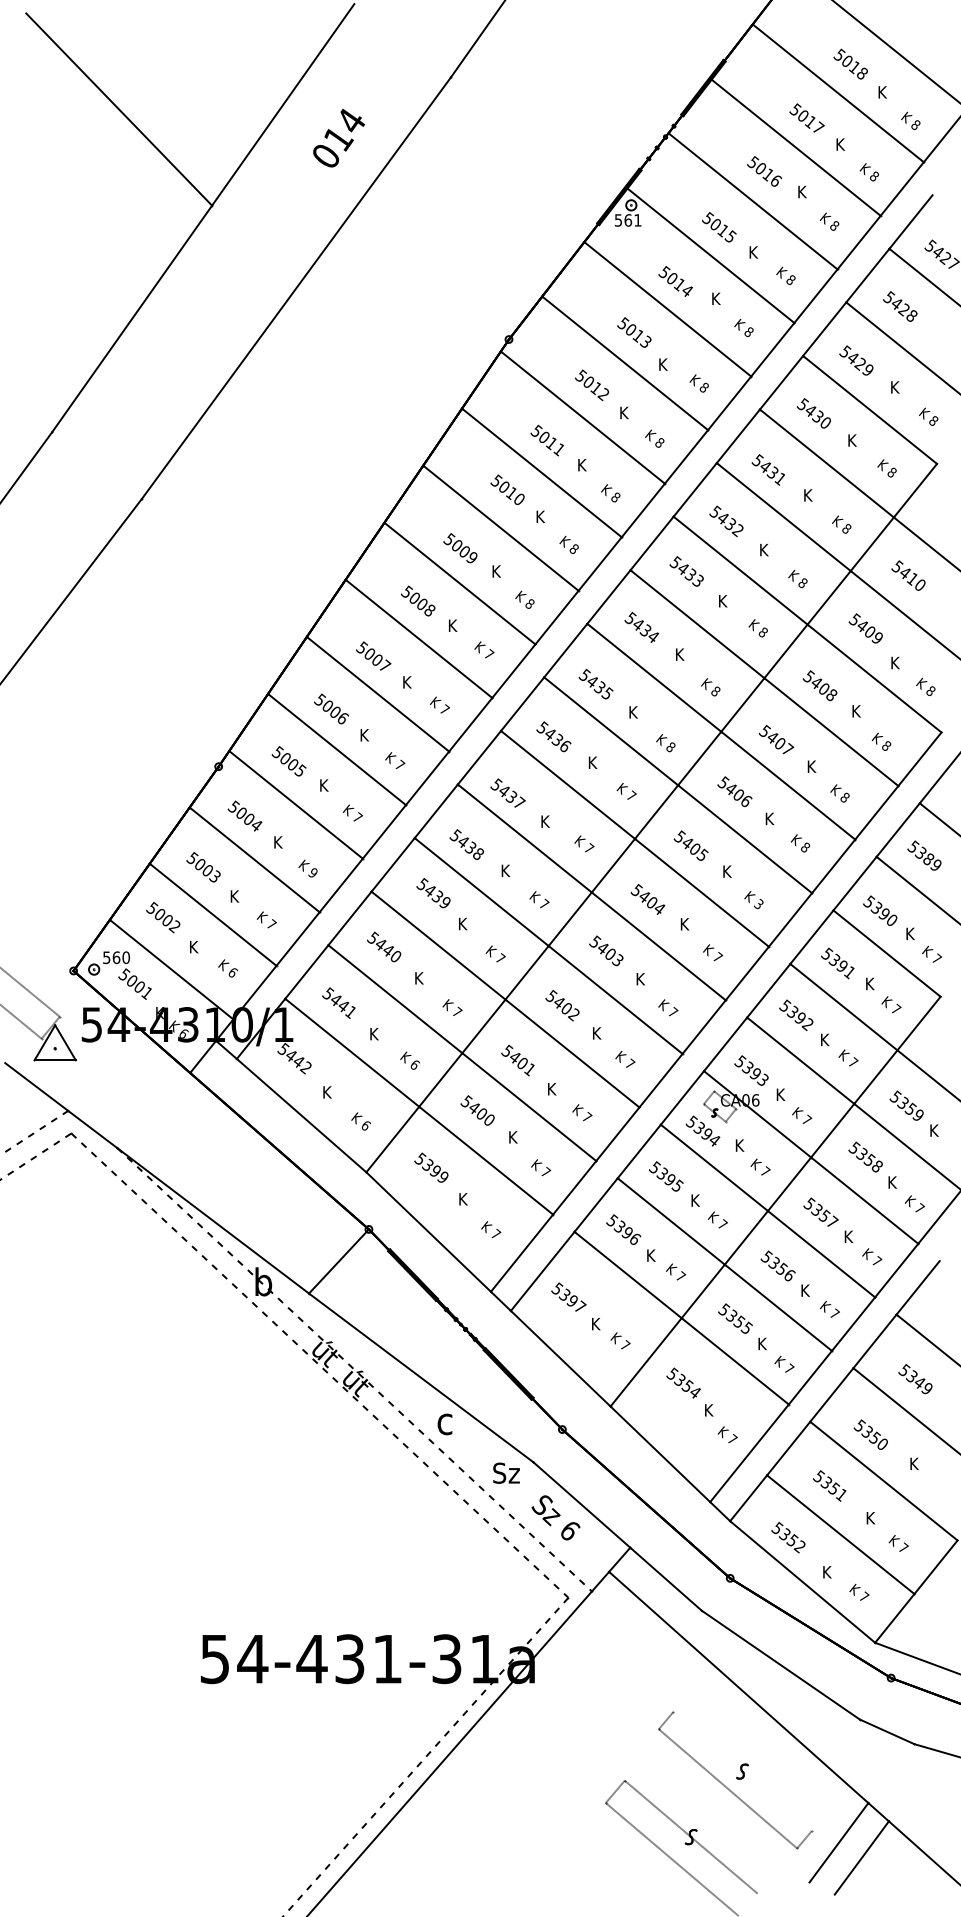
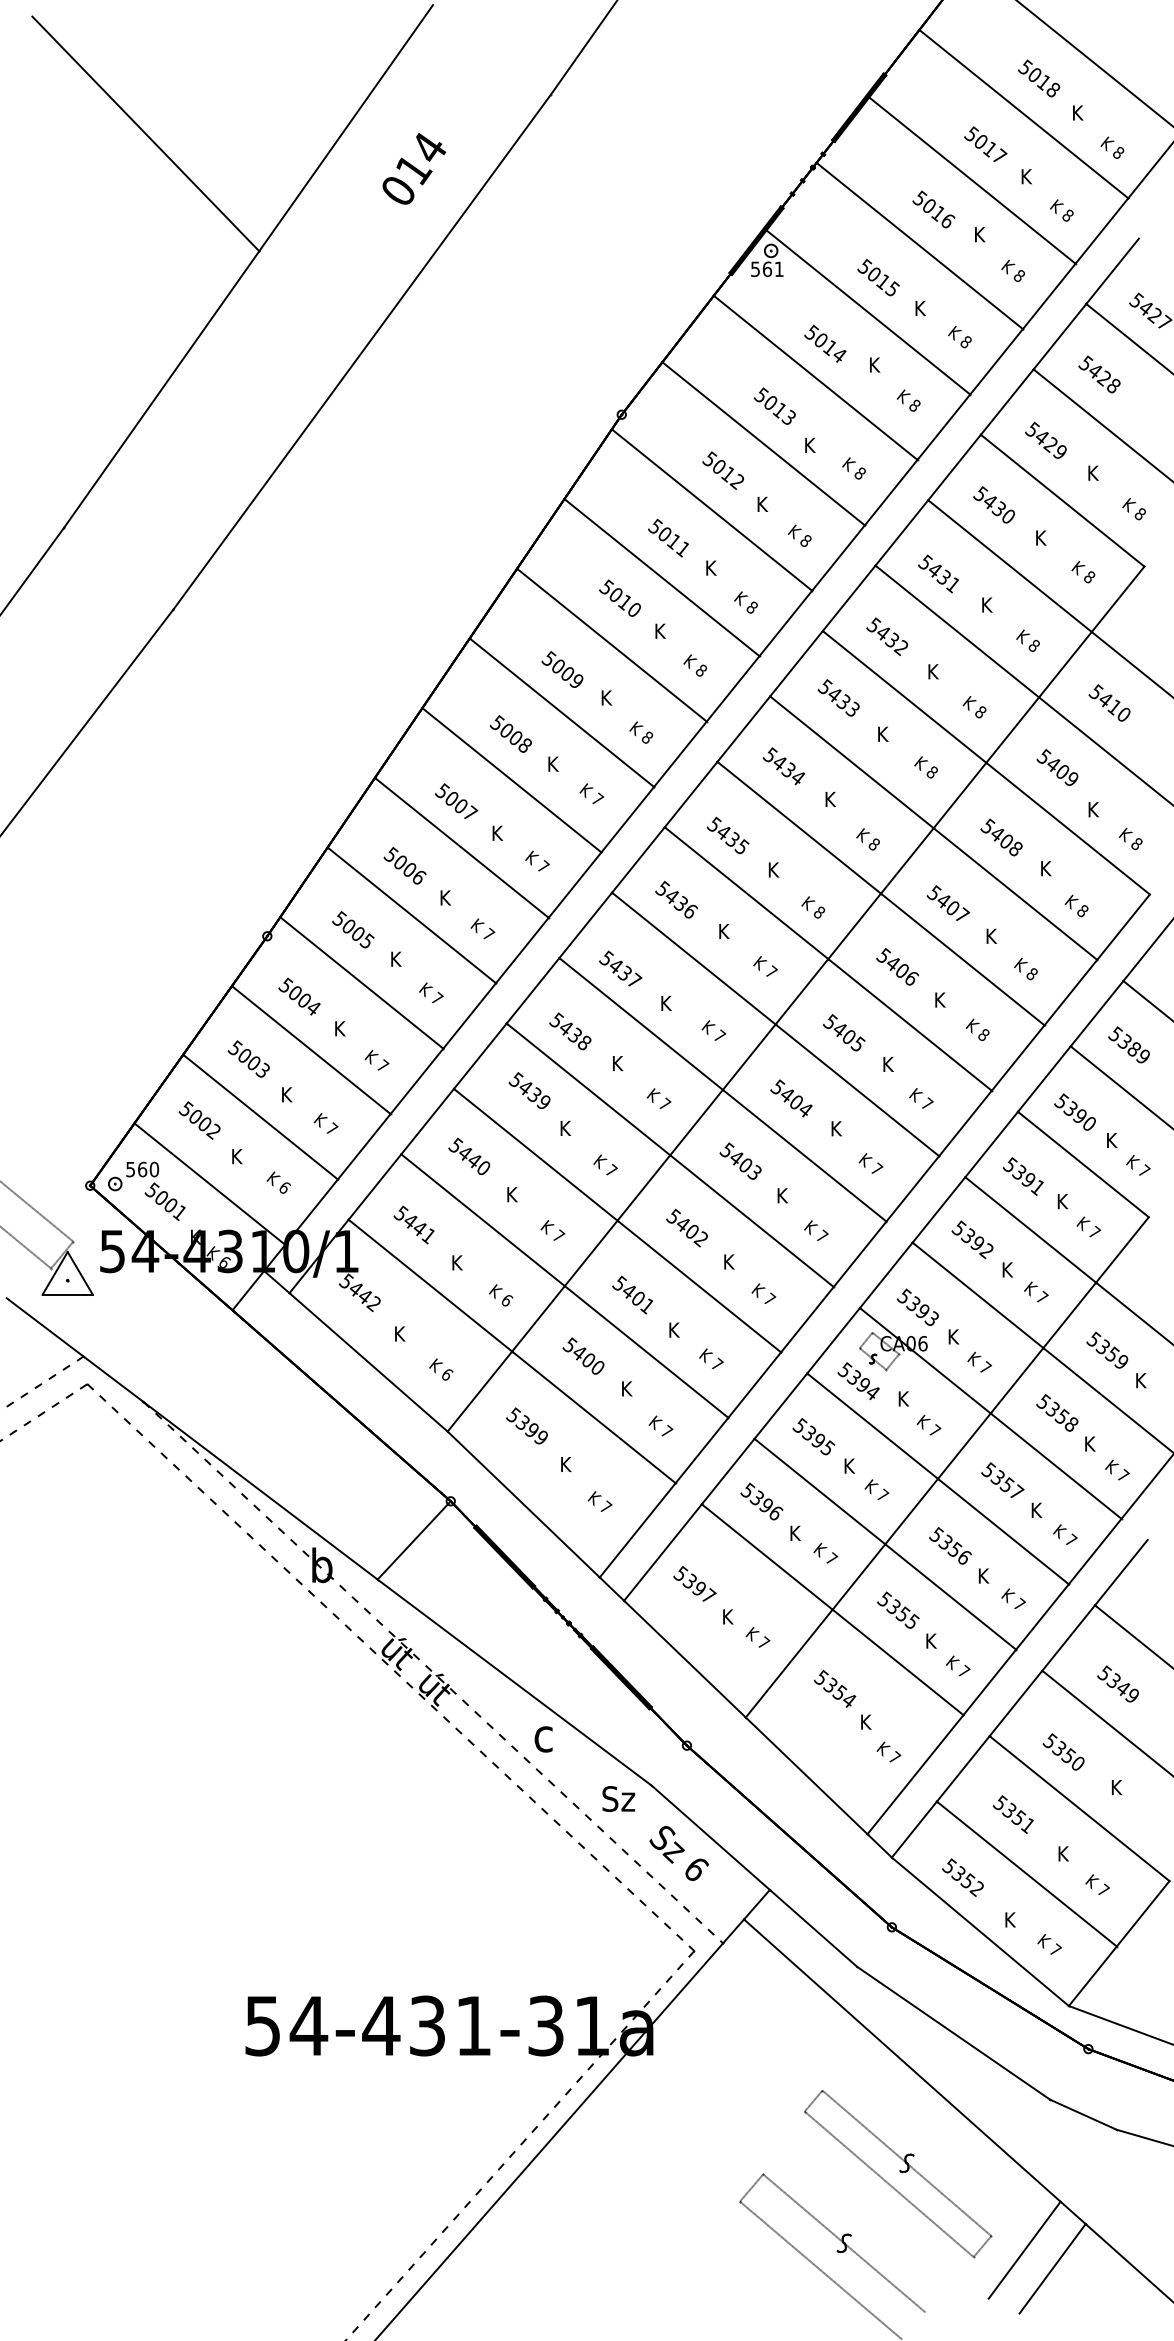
text: (313, 872) -> (382, 1065), 9 -> 7
text: (758, 903) -> (926, 1103), 3 -> 7
line: (742, 1771) -> (906, 2163), added

